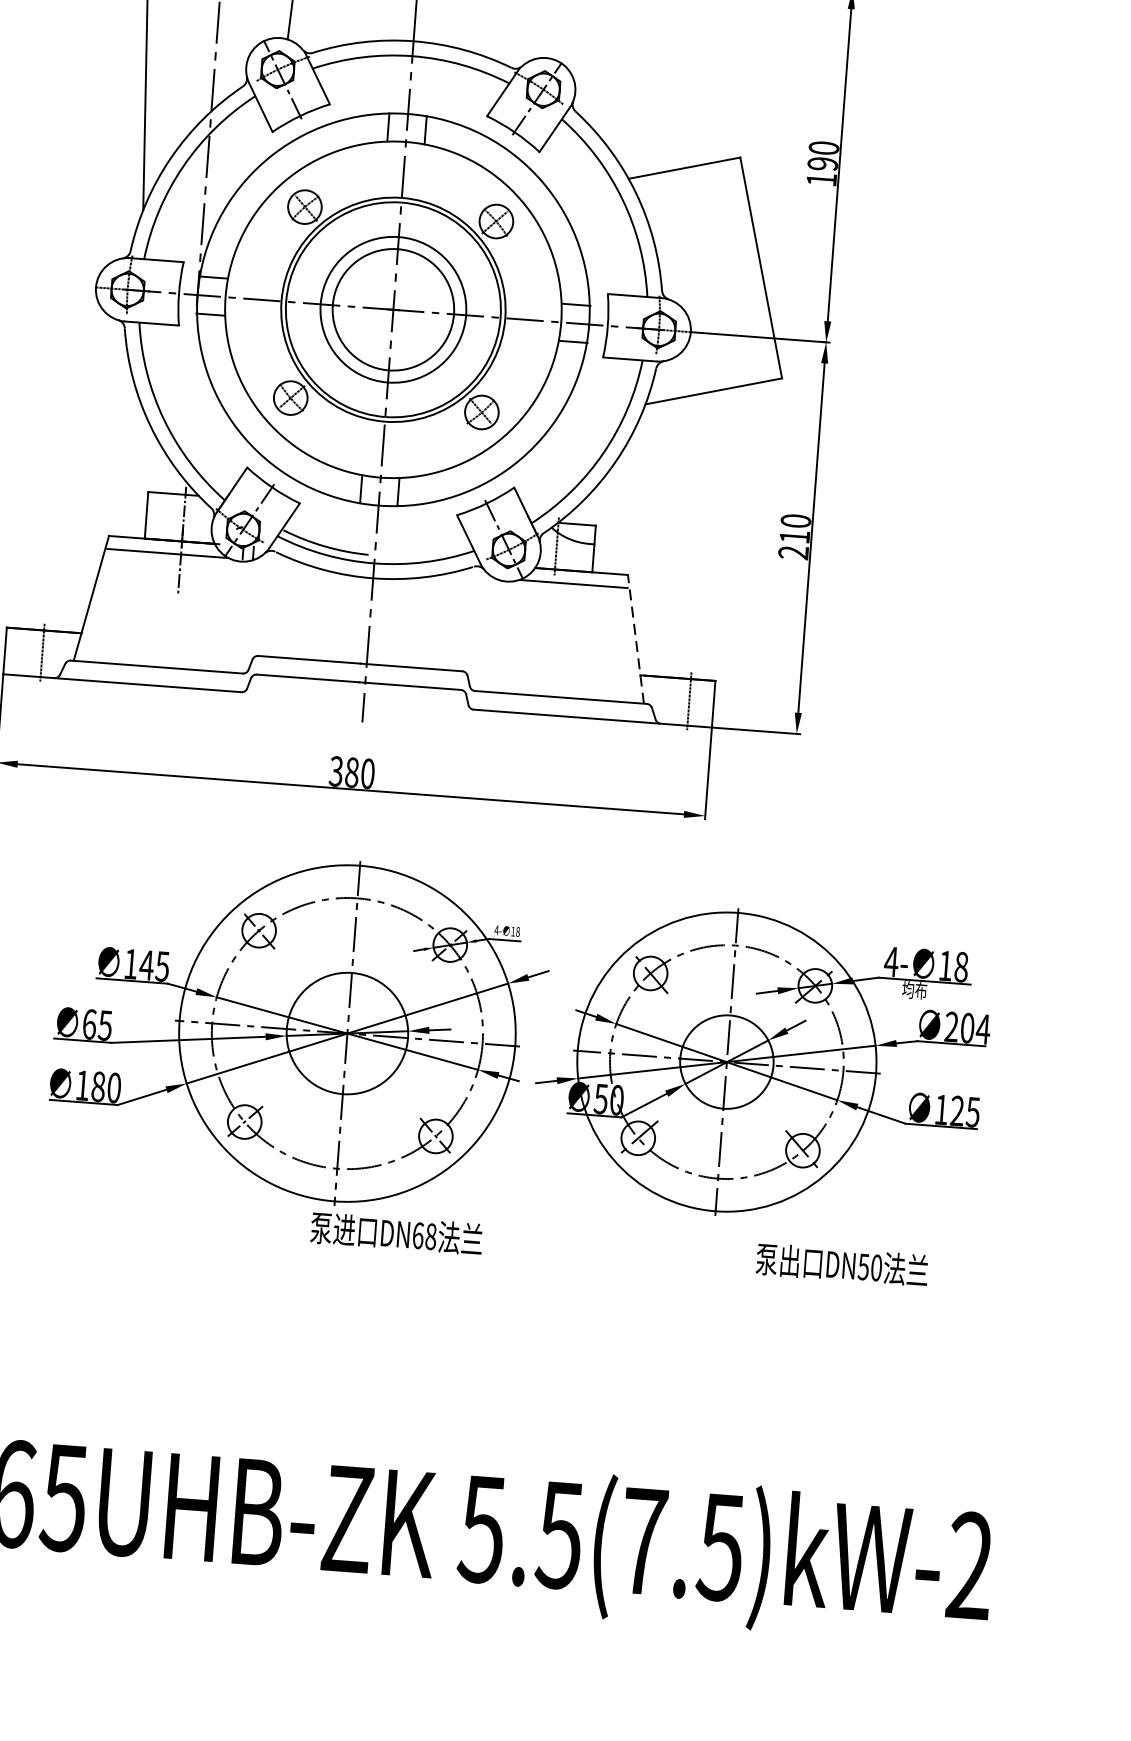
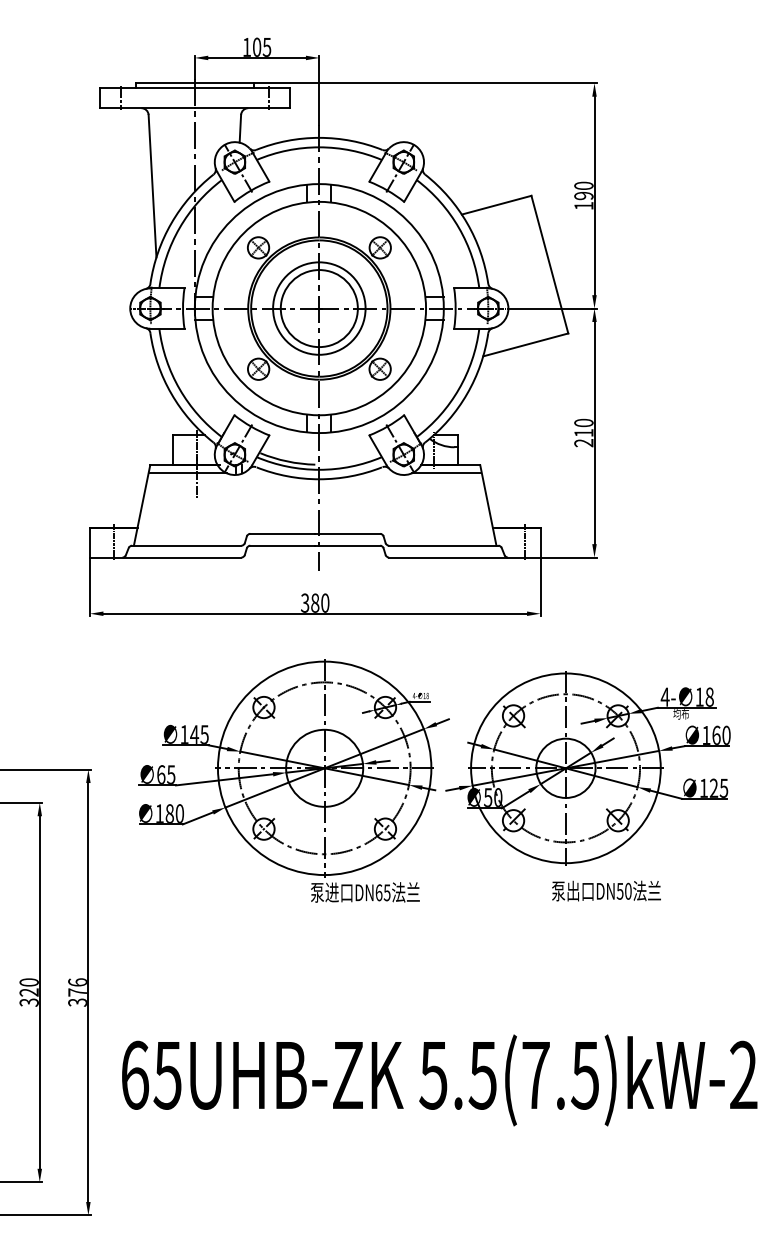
line: (636, 637) -> (488, 504), dashed -> solid
text: (967, 1026) -> (716, 734), 204 -> 160
text: (429, 1236) -> (386, 892), DN68 -> DN65
text: (842, 1264) -> (606, 890), moved

